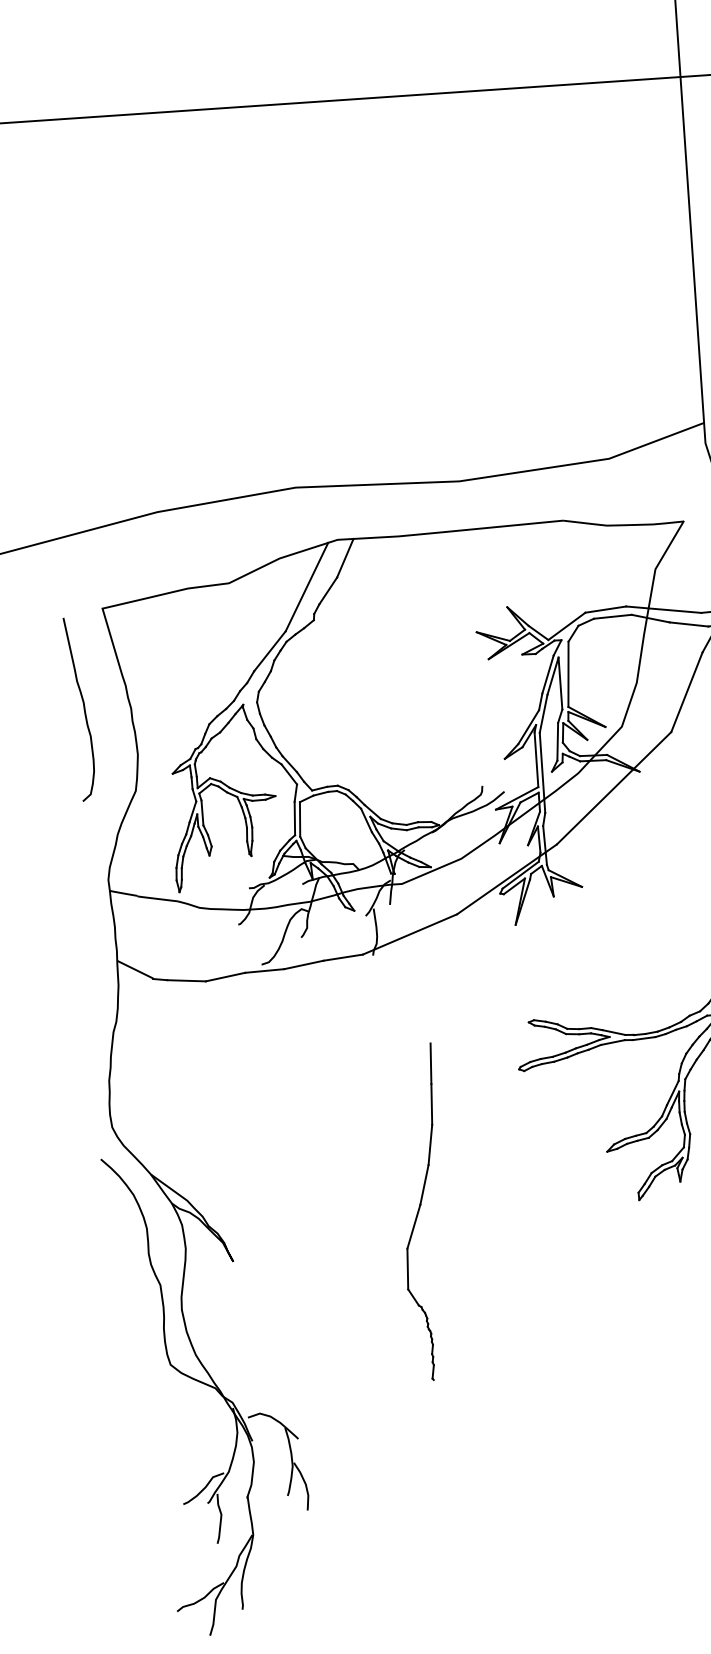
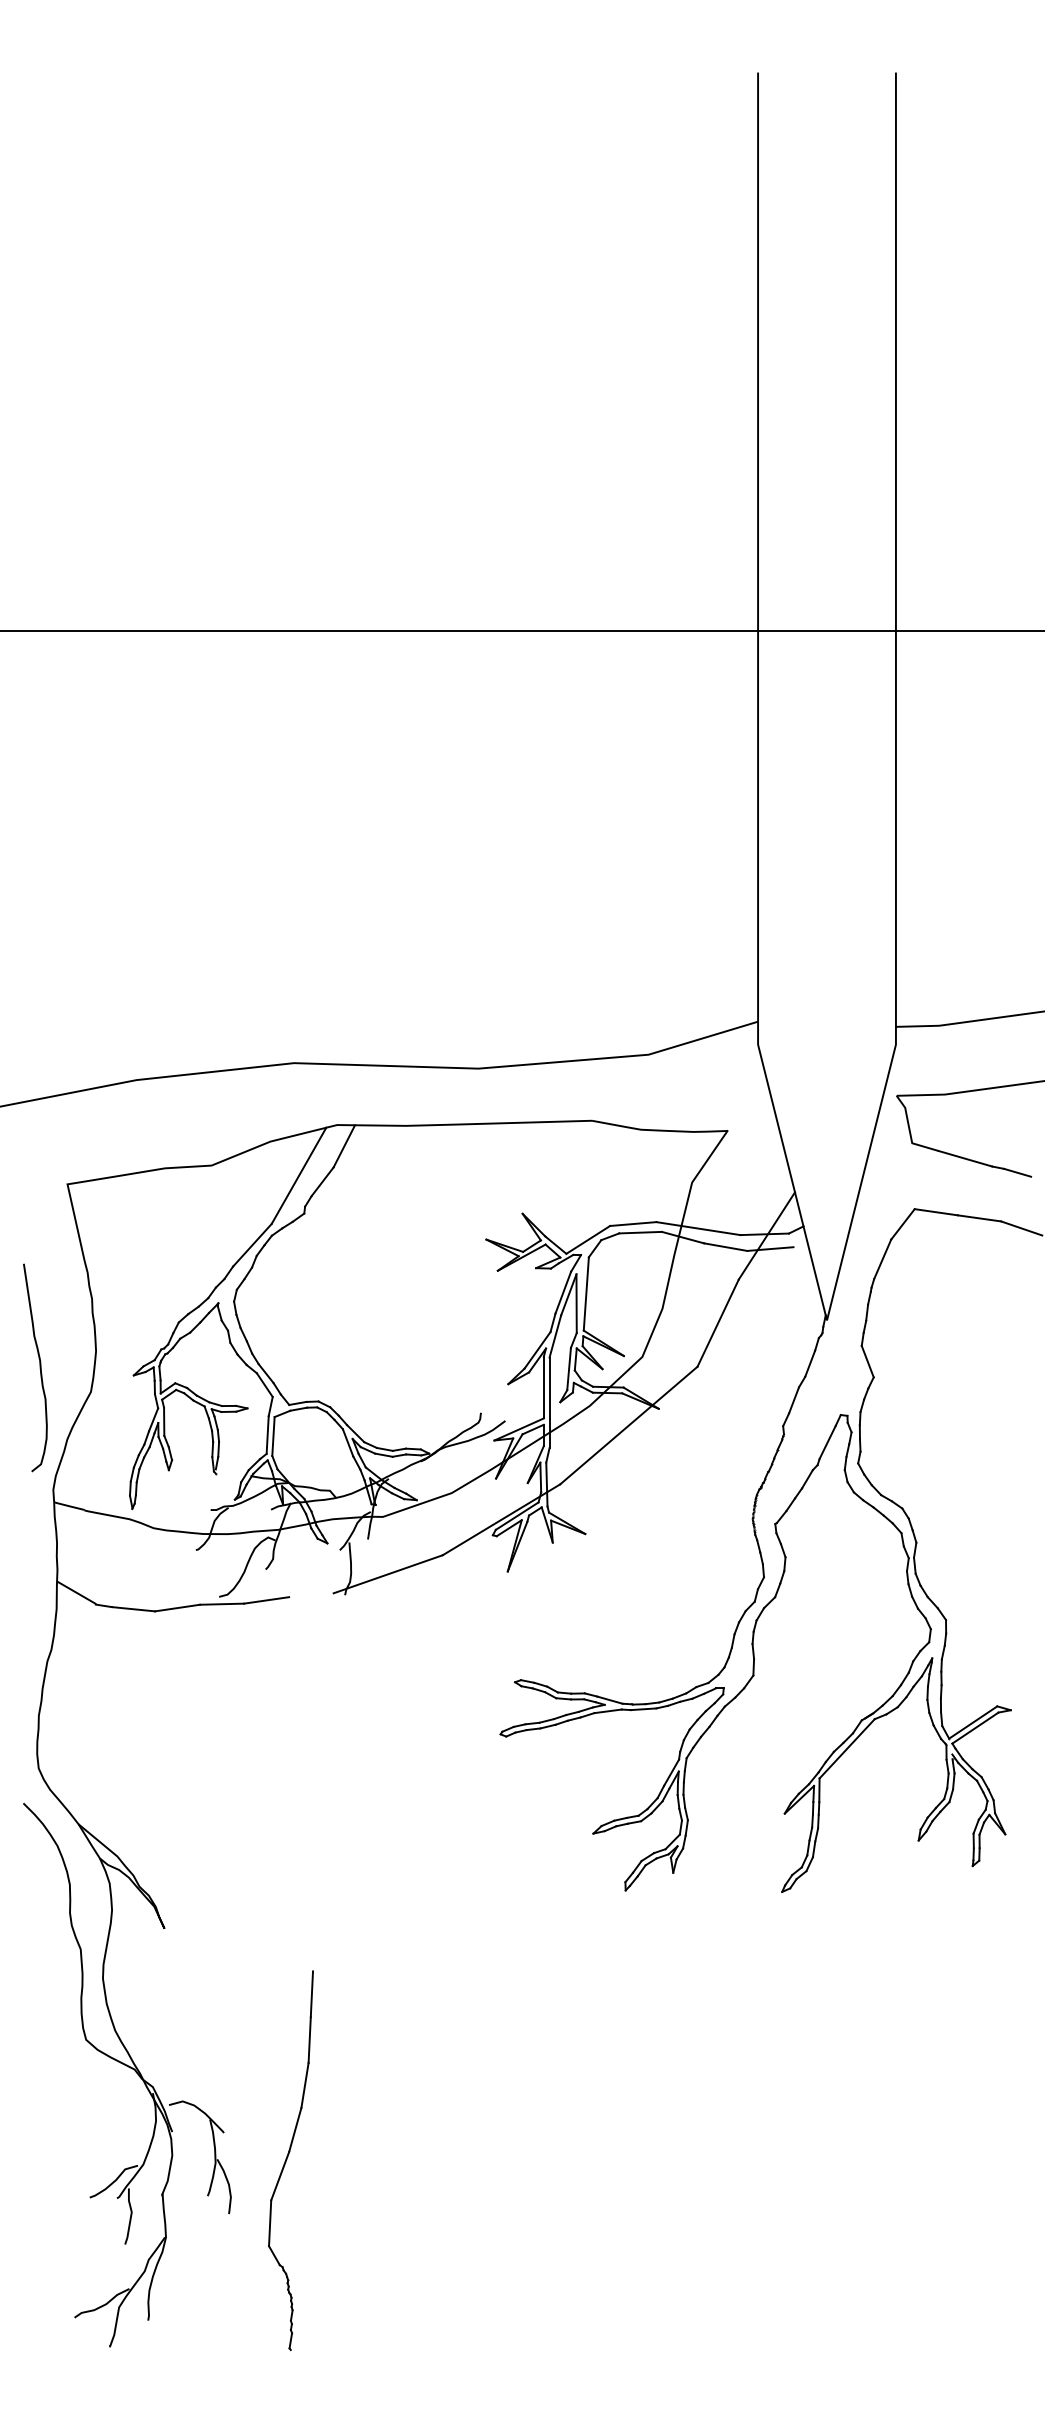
curve: (83, 708) -> (39, 1367), moved
line: (343, 957) -> (311, 1595), removed
part: (422, 1212) -> (290, 2160), moved

